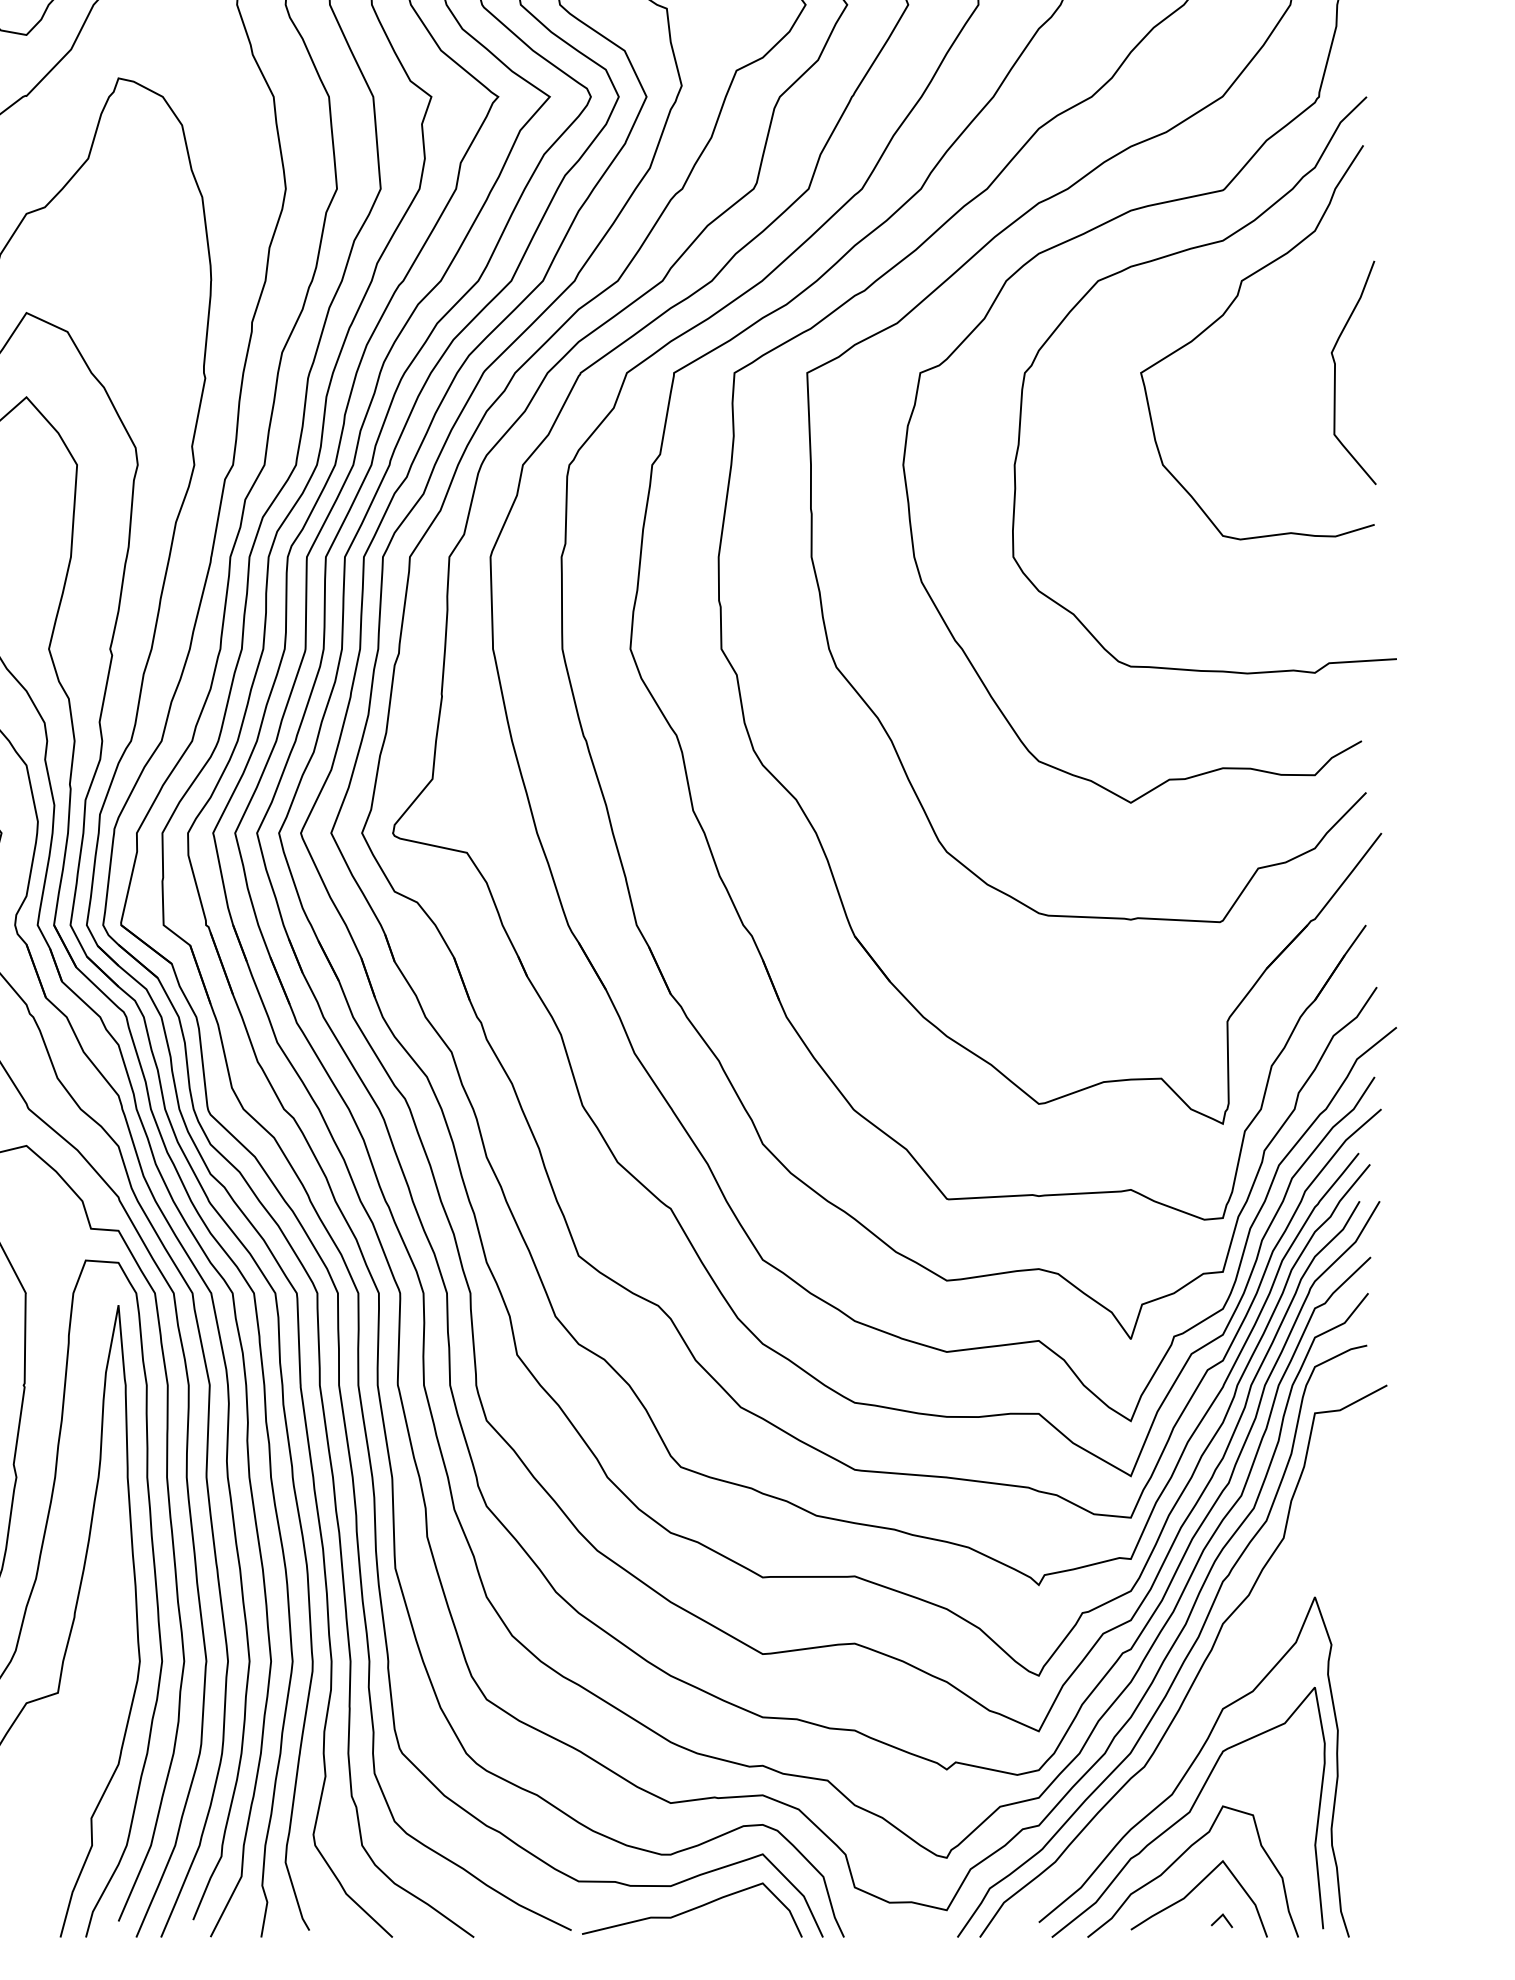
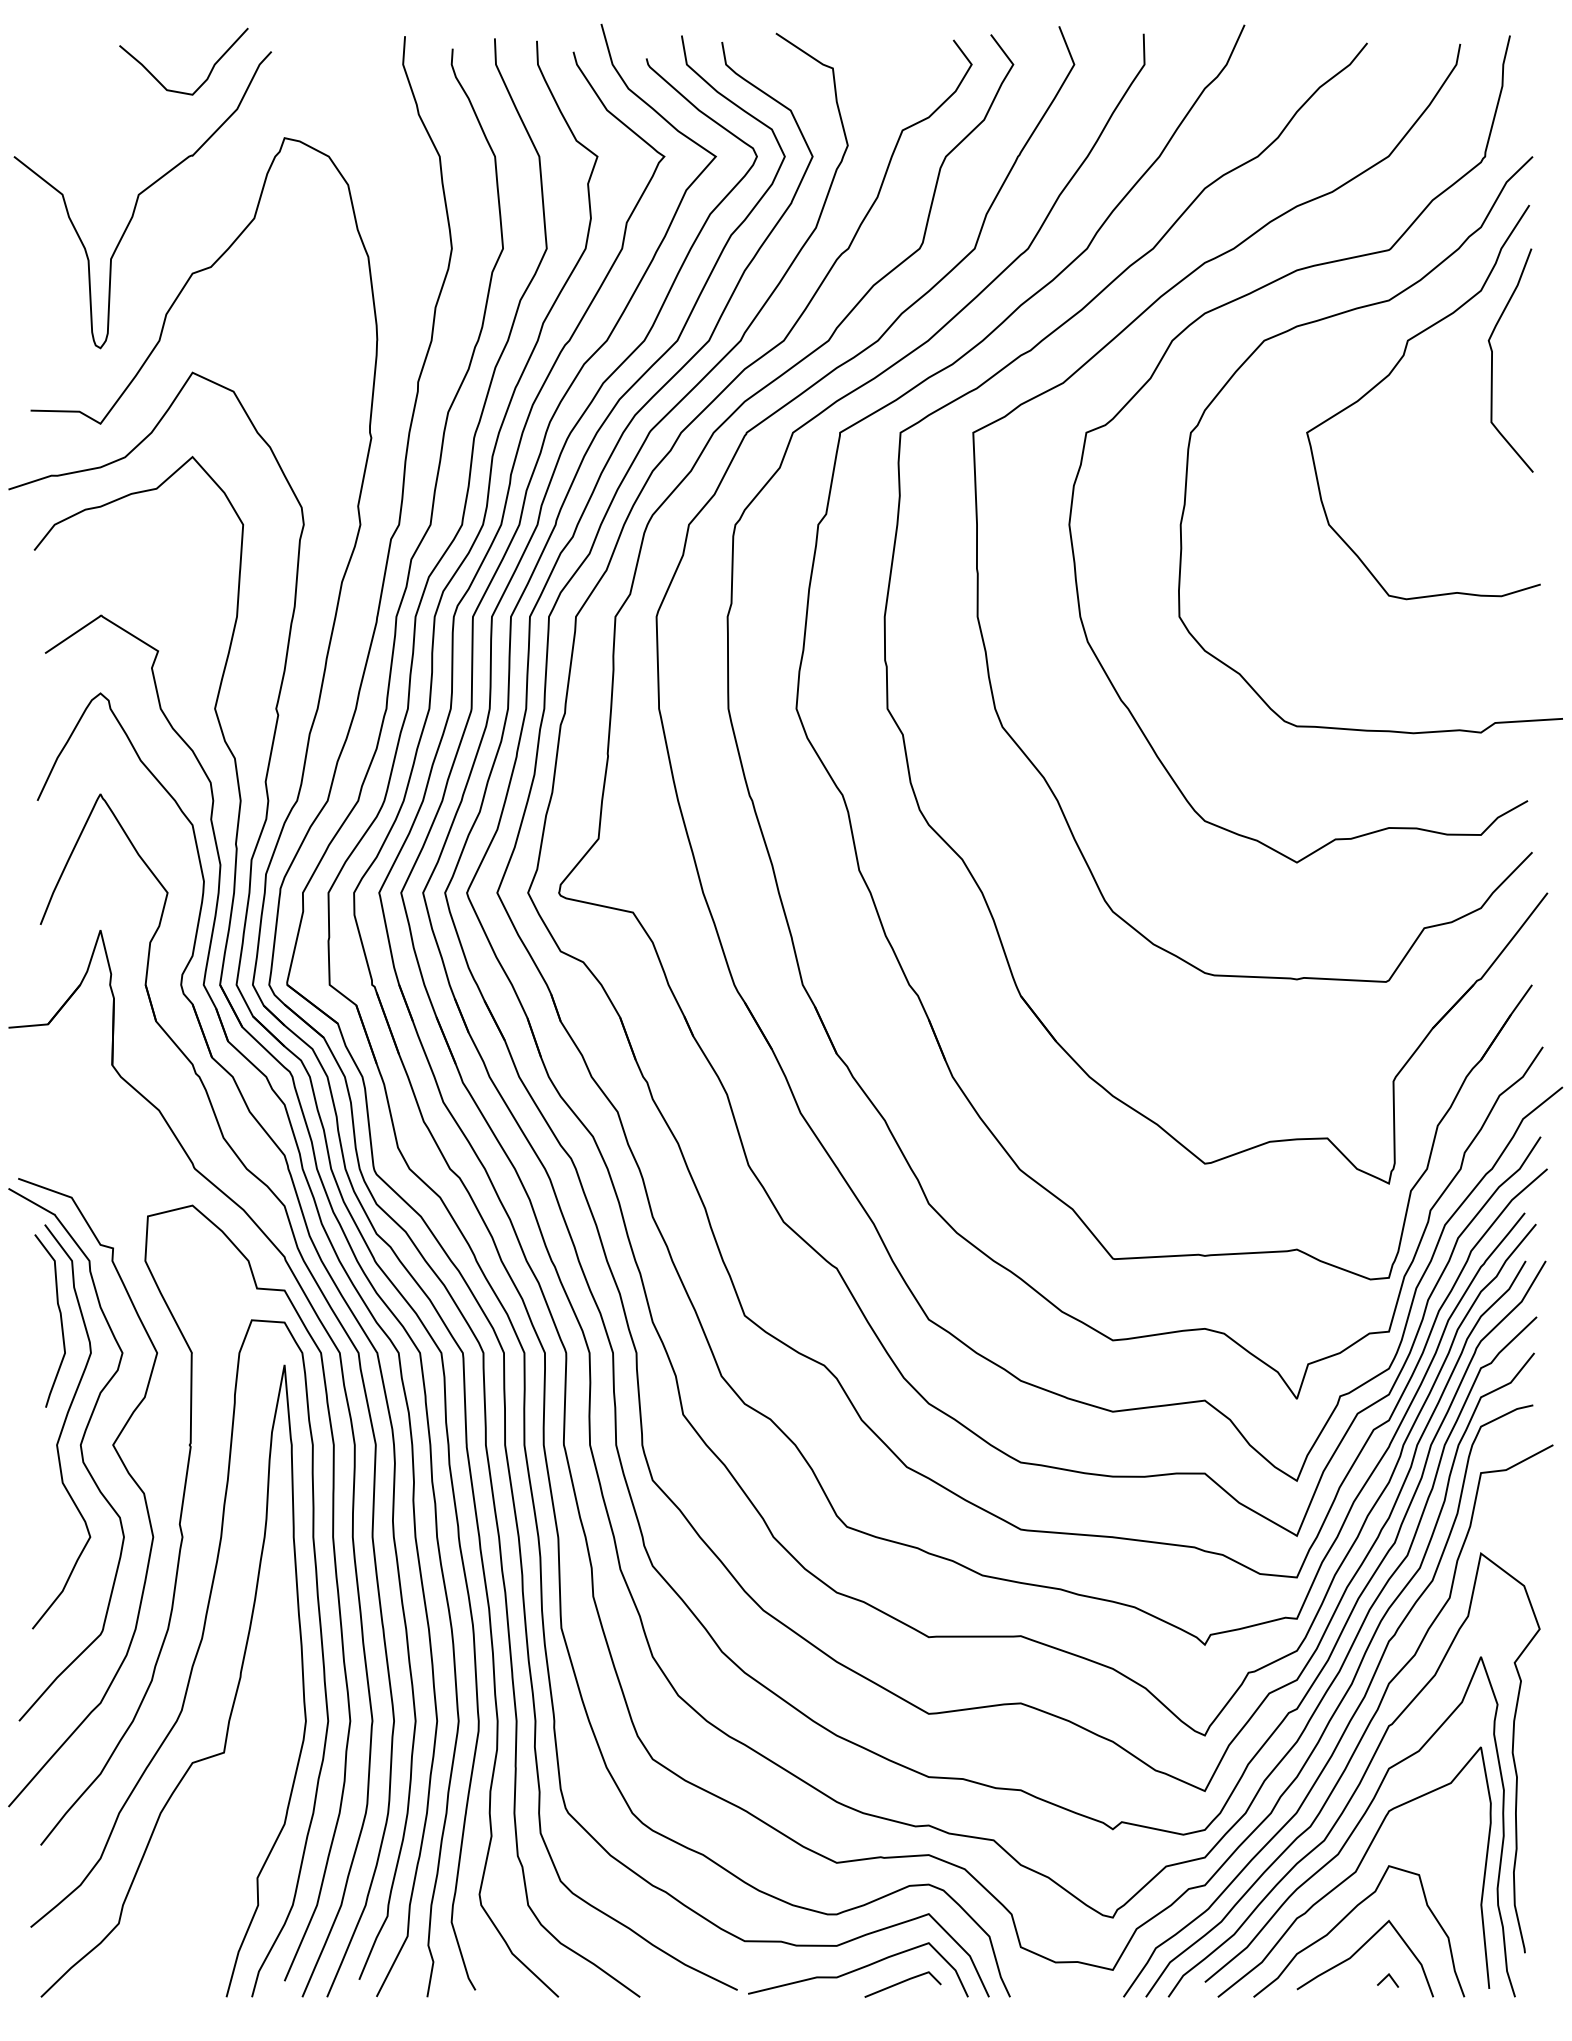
curve: (1335, 372) -> (1492, 360), moved
curve: (1195, 1717) -> (1361, 1777), added
line: (735, 1923) -> (901, 1983), added

